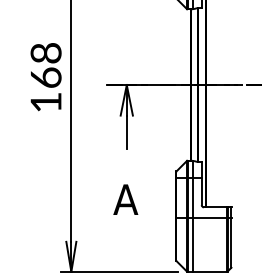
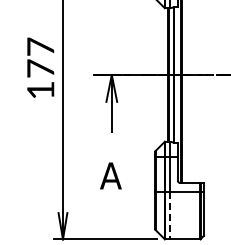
text: (45, 65) -> (40, 57), 168 -> 177
line: (192, 244) -> (169, 215), solid -> dashed

